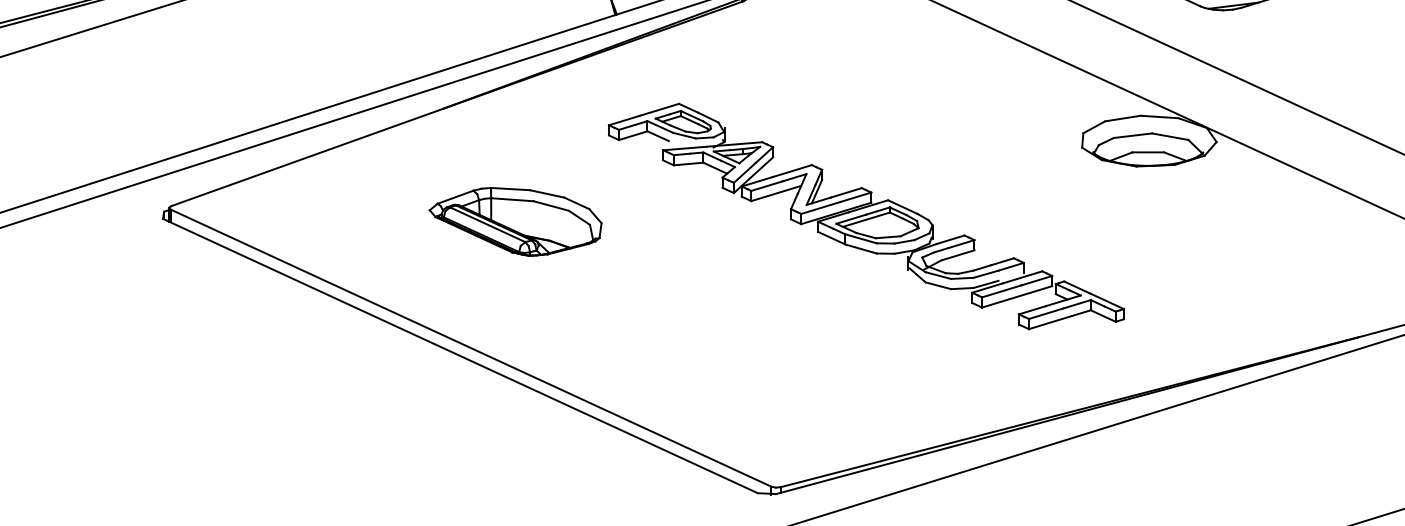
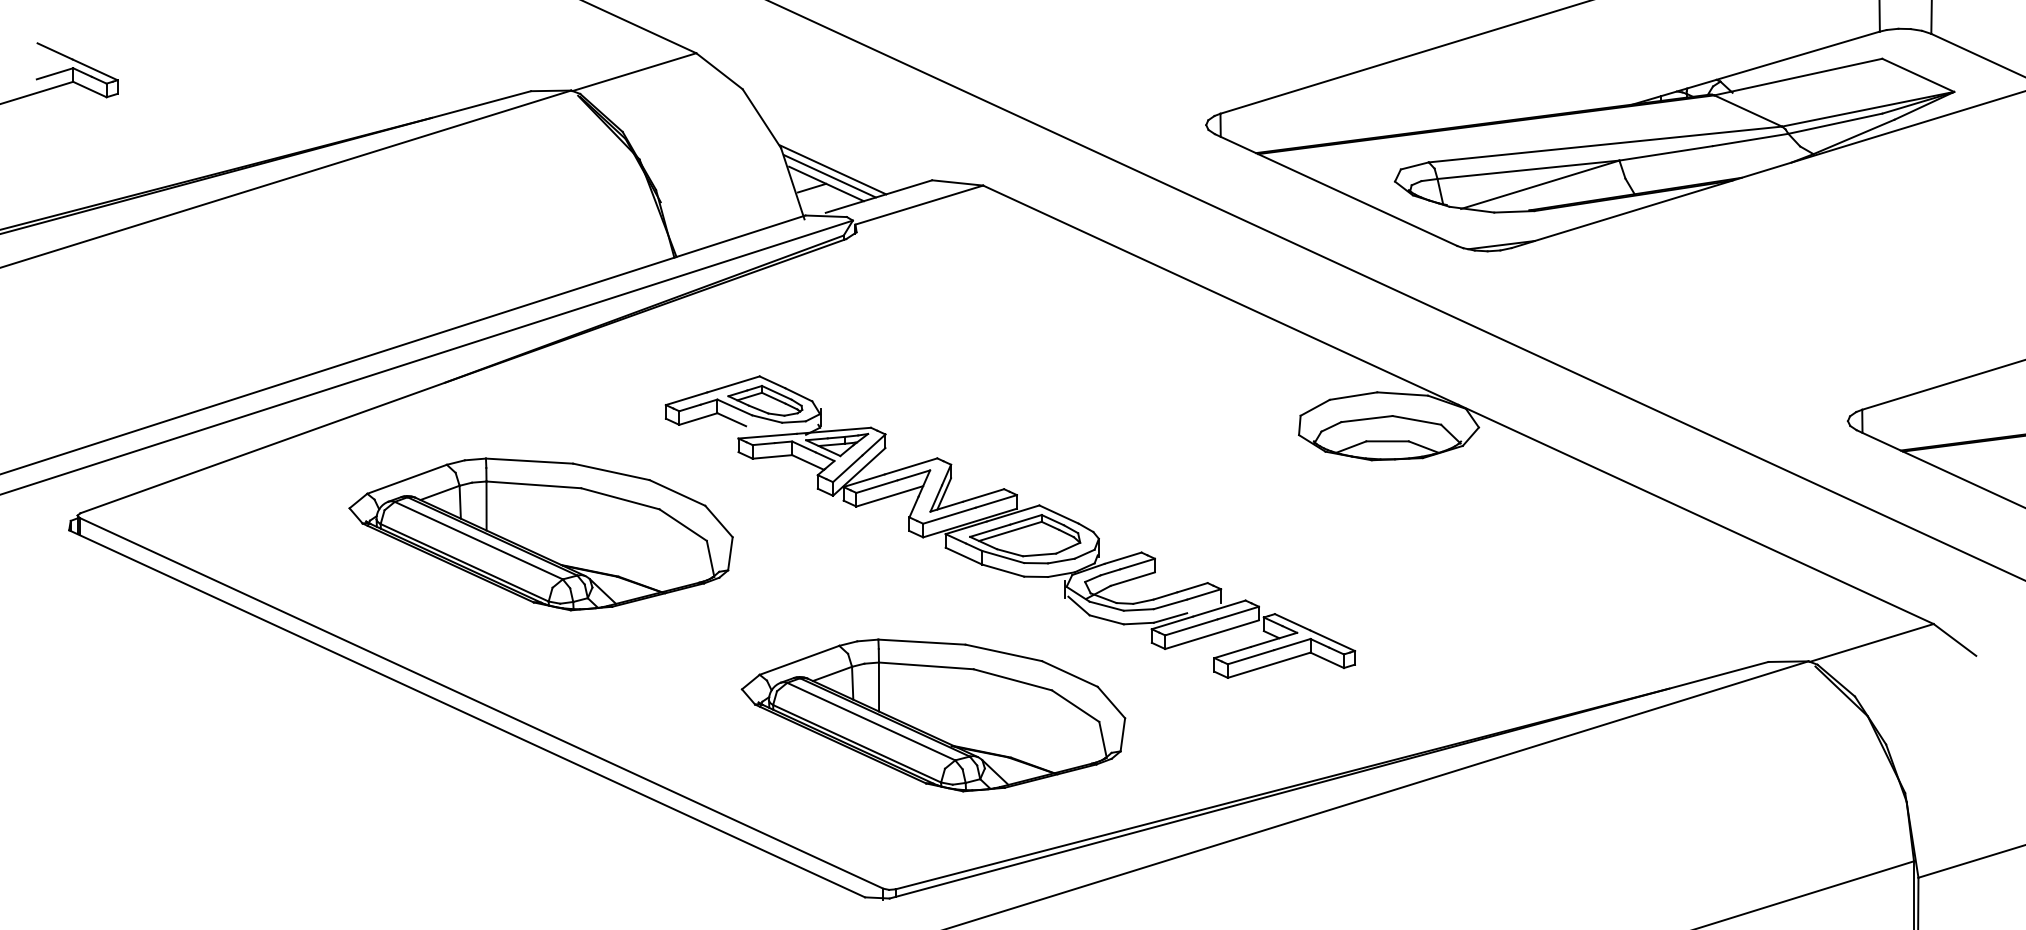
part: (515, 221) -> (540, 534), size x1.67
part: (808, 357) -> (933, 715), added

